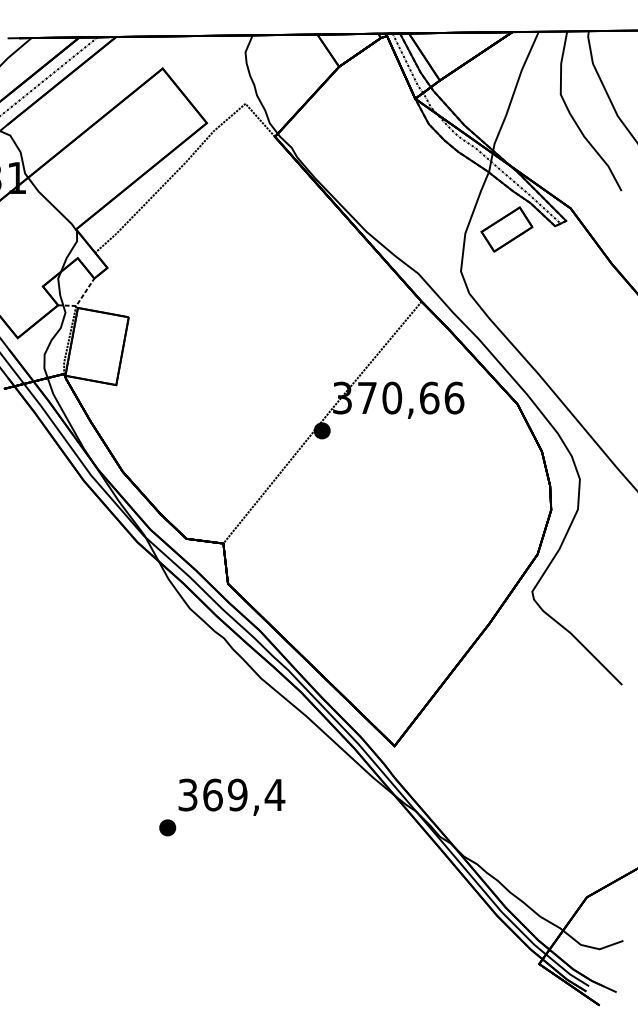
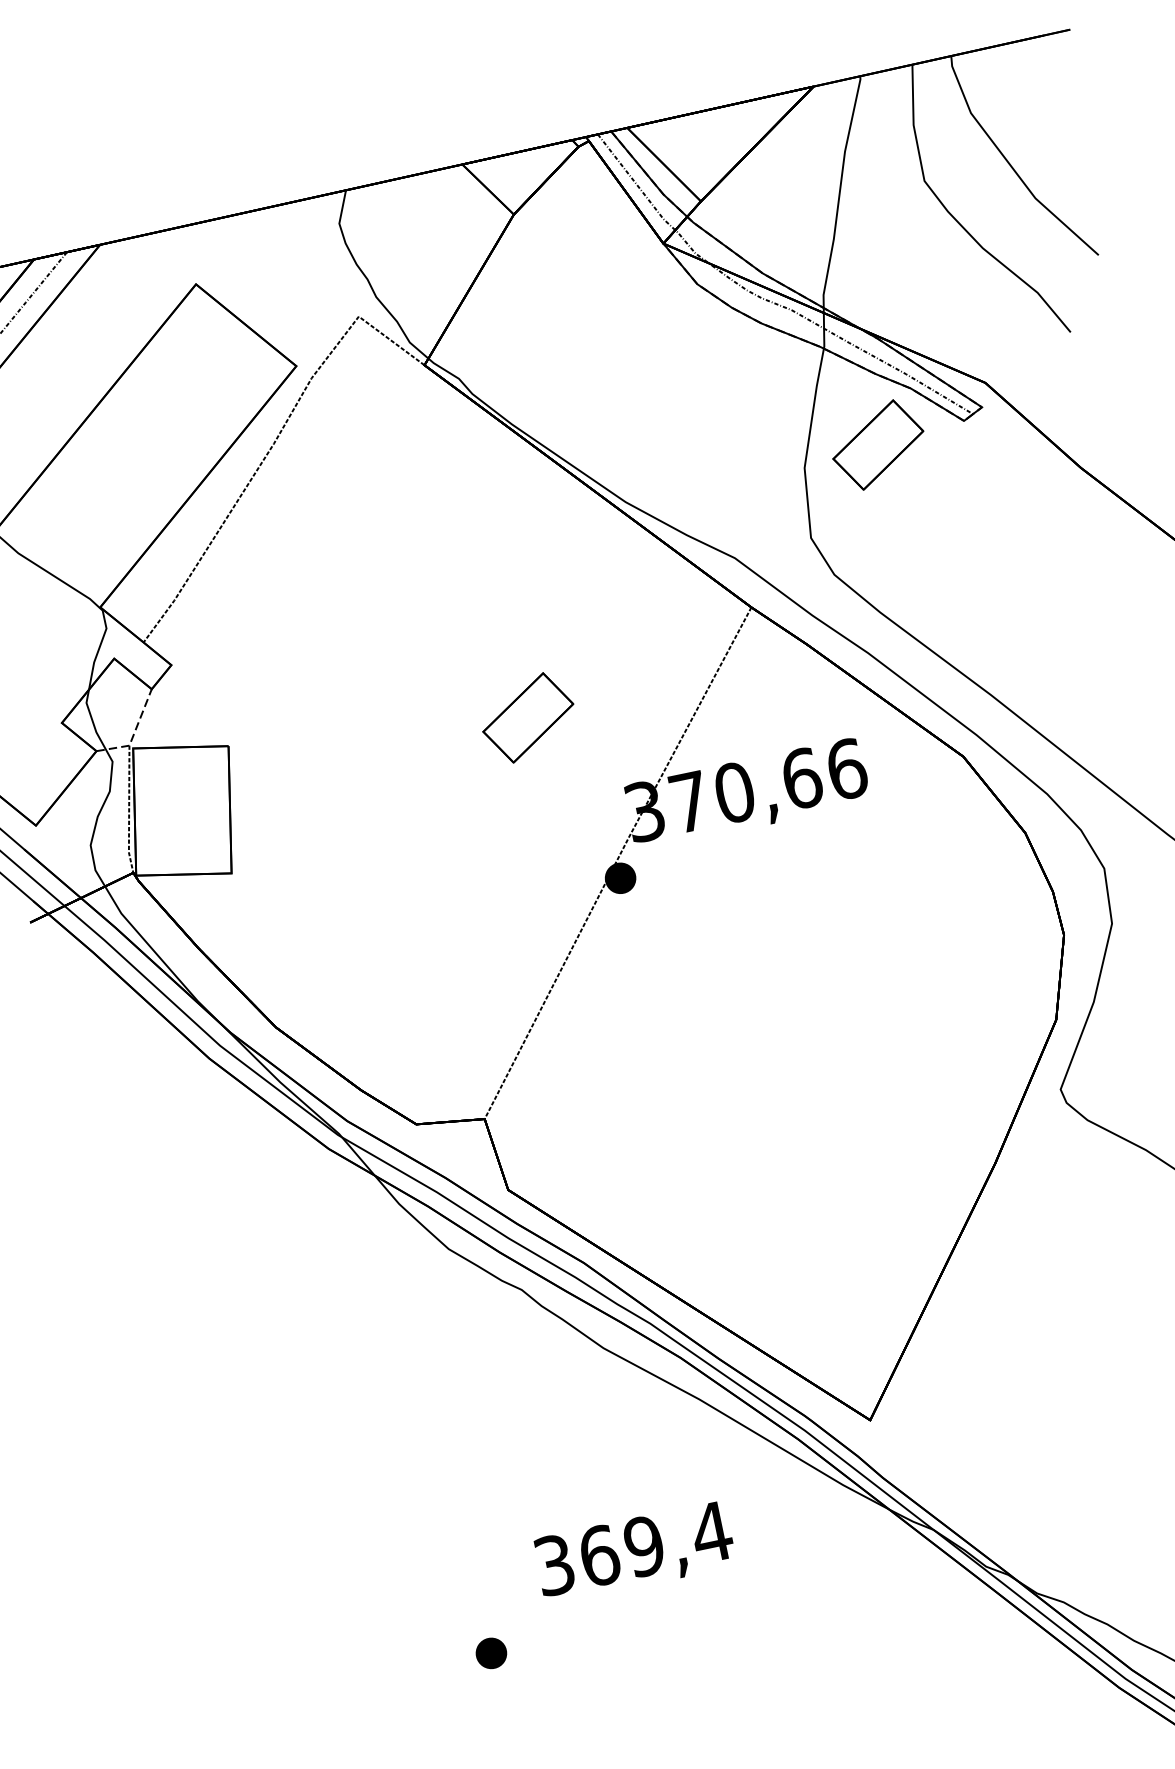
part: (290, 335) -> (527, 718), added
text: (231, 796) -> (633, 1551), moved

